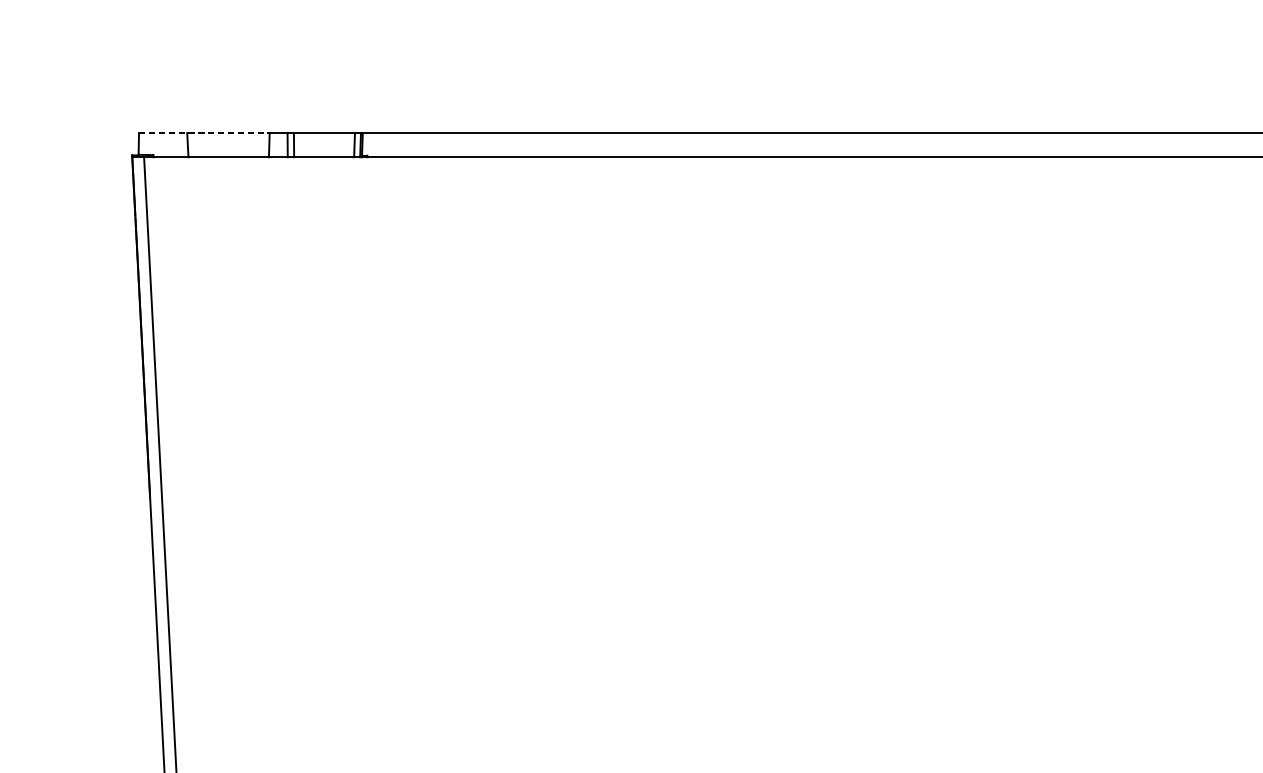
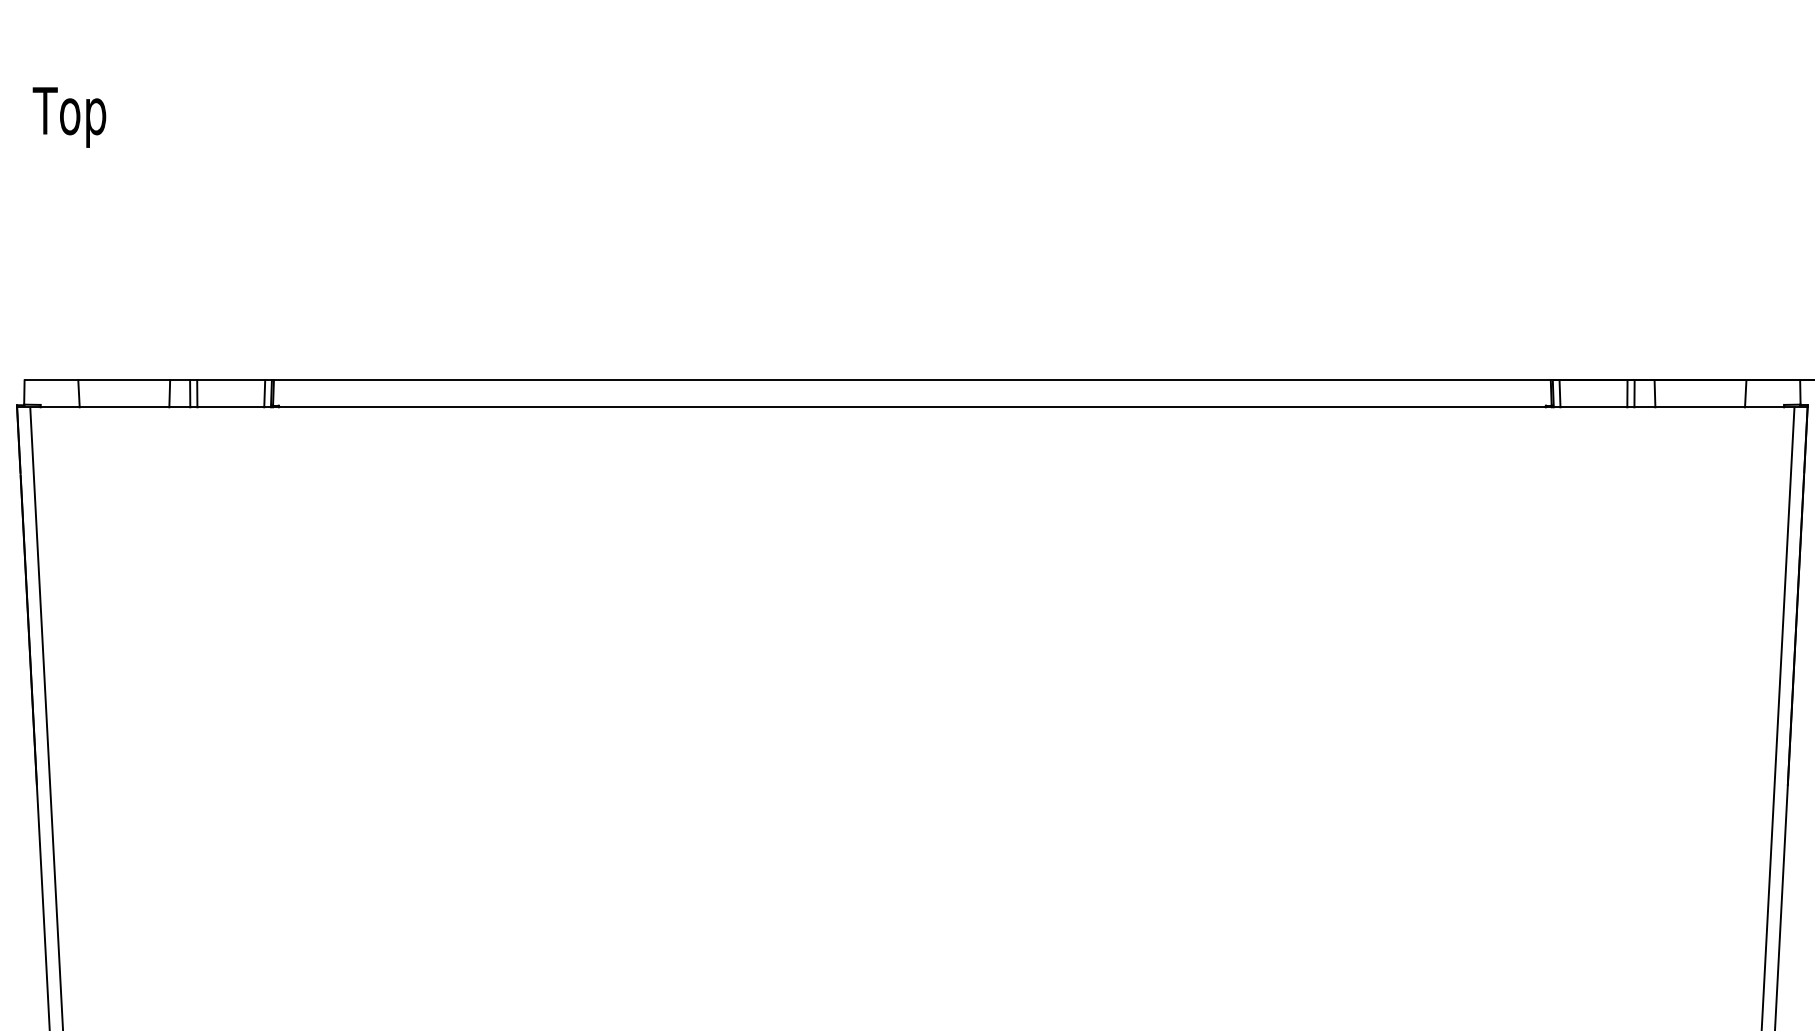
line: (204, 133) -> (97, 380), dashed -> solid

